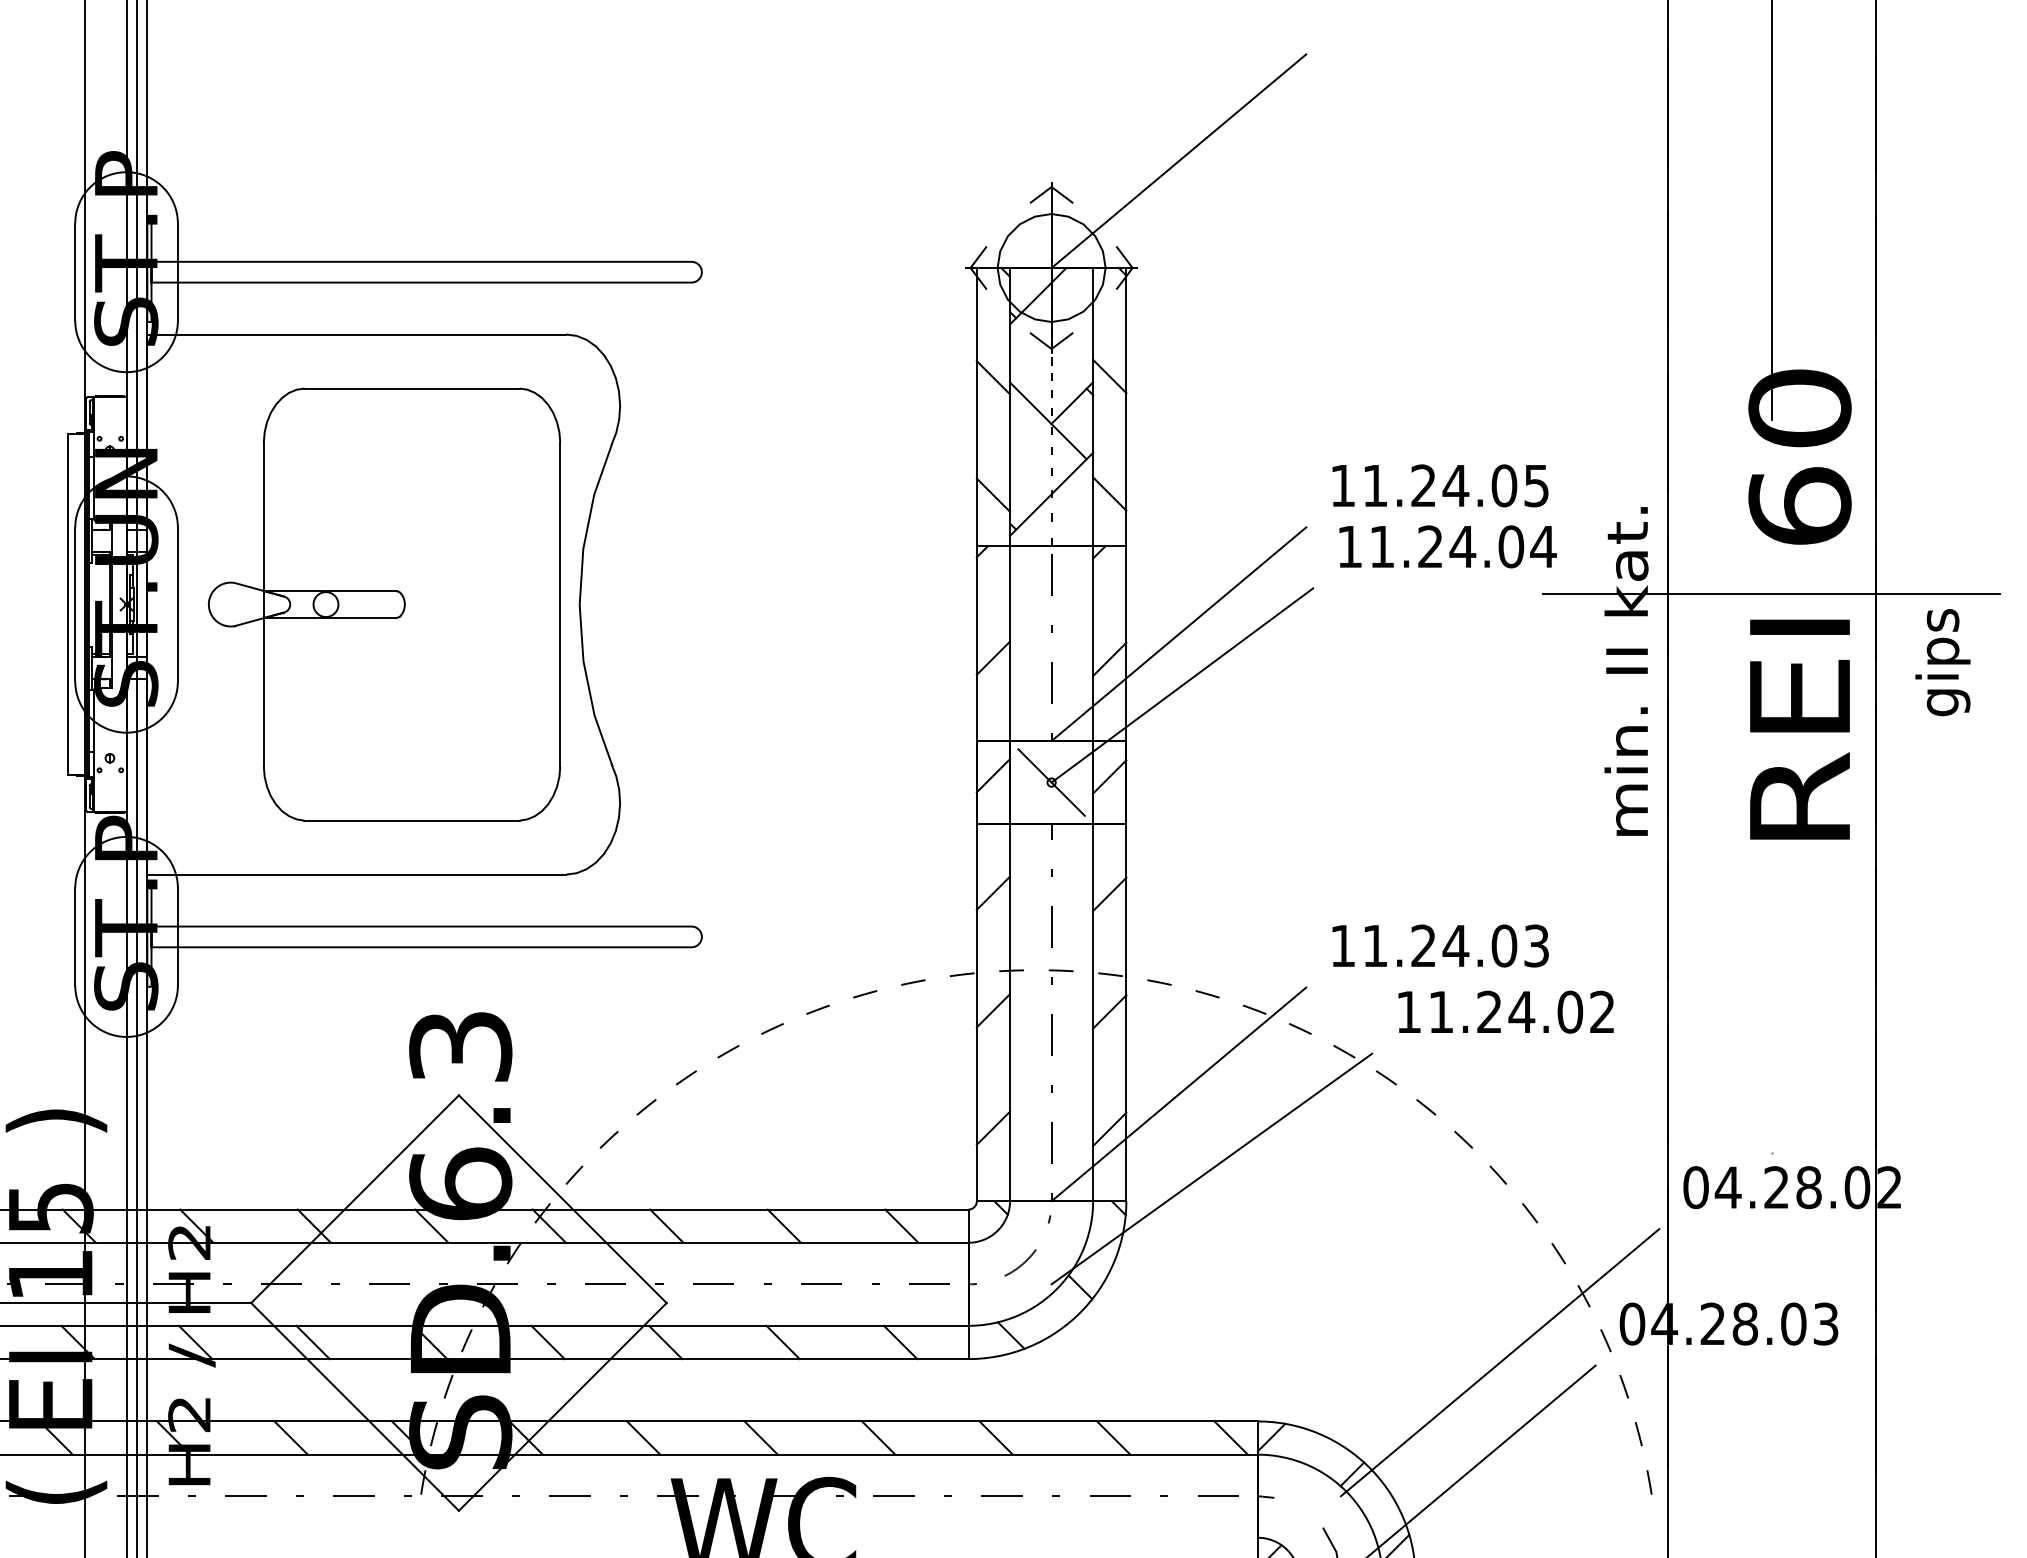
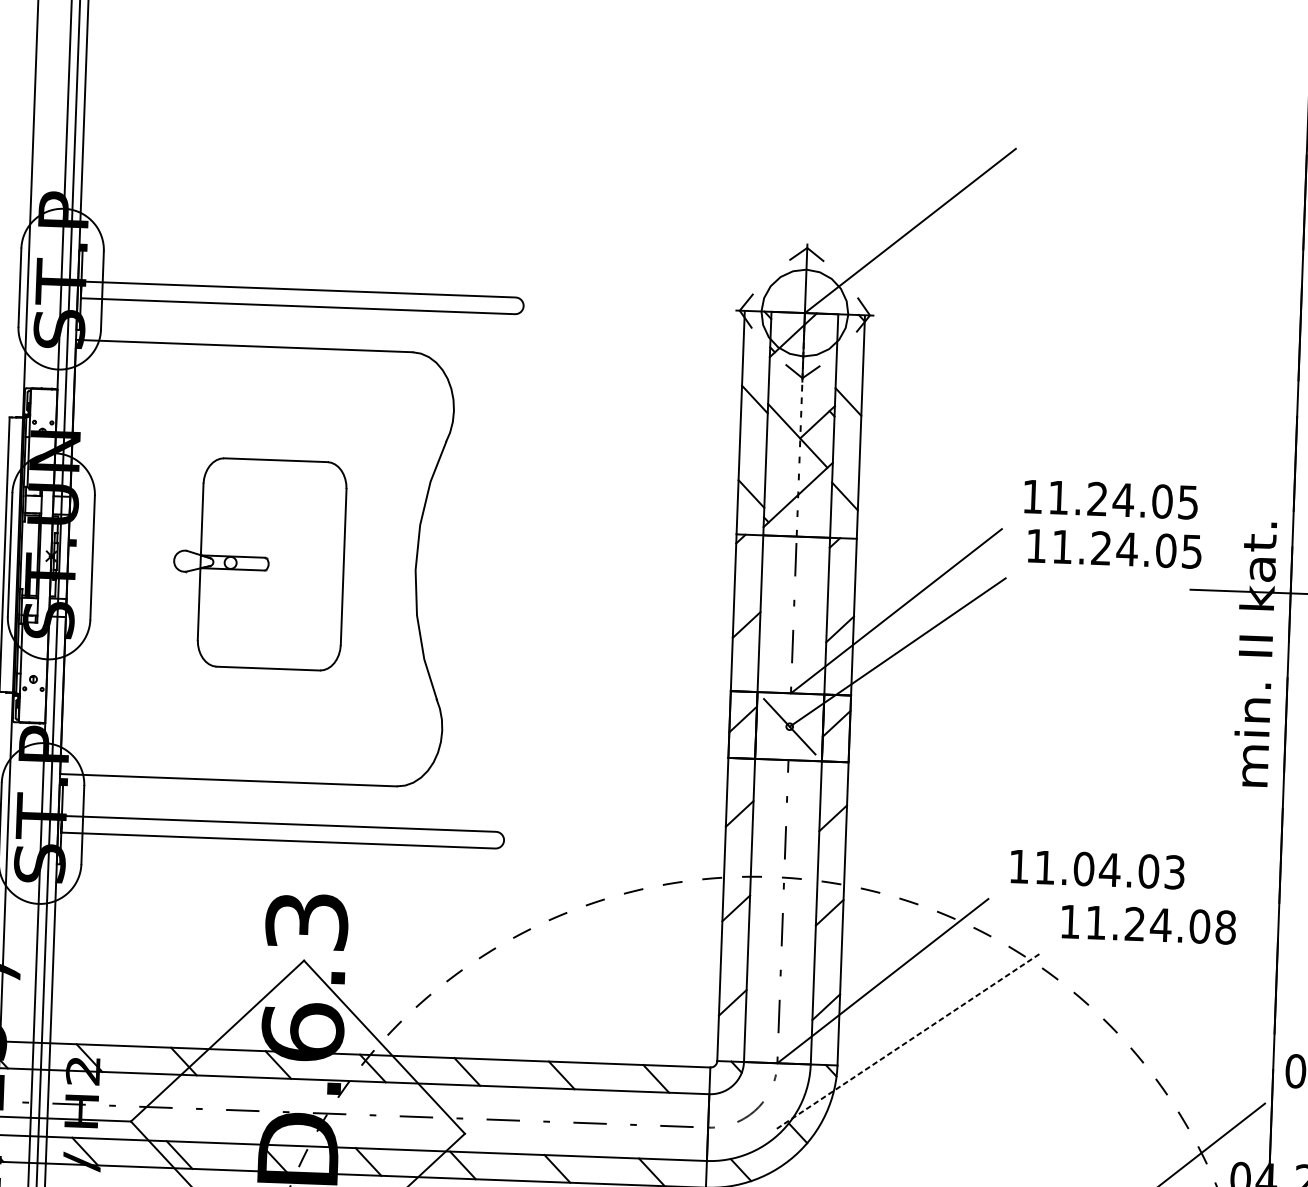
text: (1543, 547) -> (1192, 552), 11.24.04 -> 11.24.05
part: (384, 604) -> (258, 563), size x0.6
text: (1423, 945) -> (1083, 868), 11.24.03 -> 11.04.03
text: (1602, 1011) -> (1225, 926), 11.24.02 -> 11.24.08
line: (1211, 1169) -> (906, 1042), solid -> dashed

